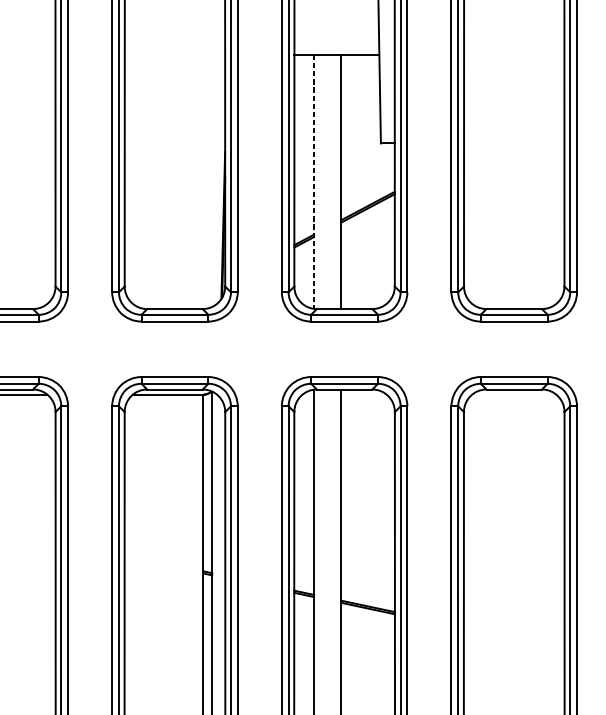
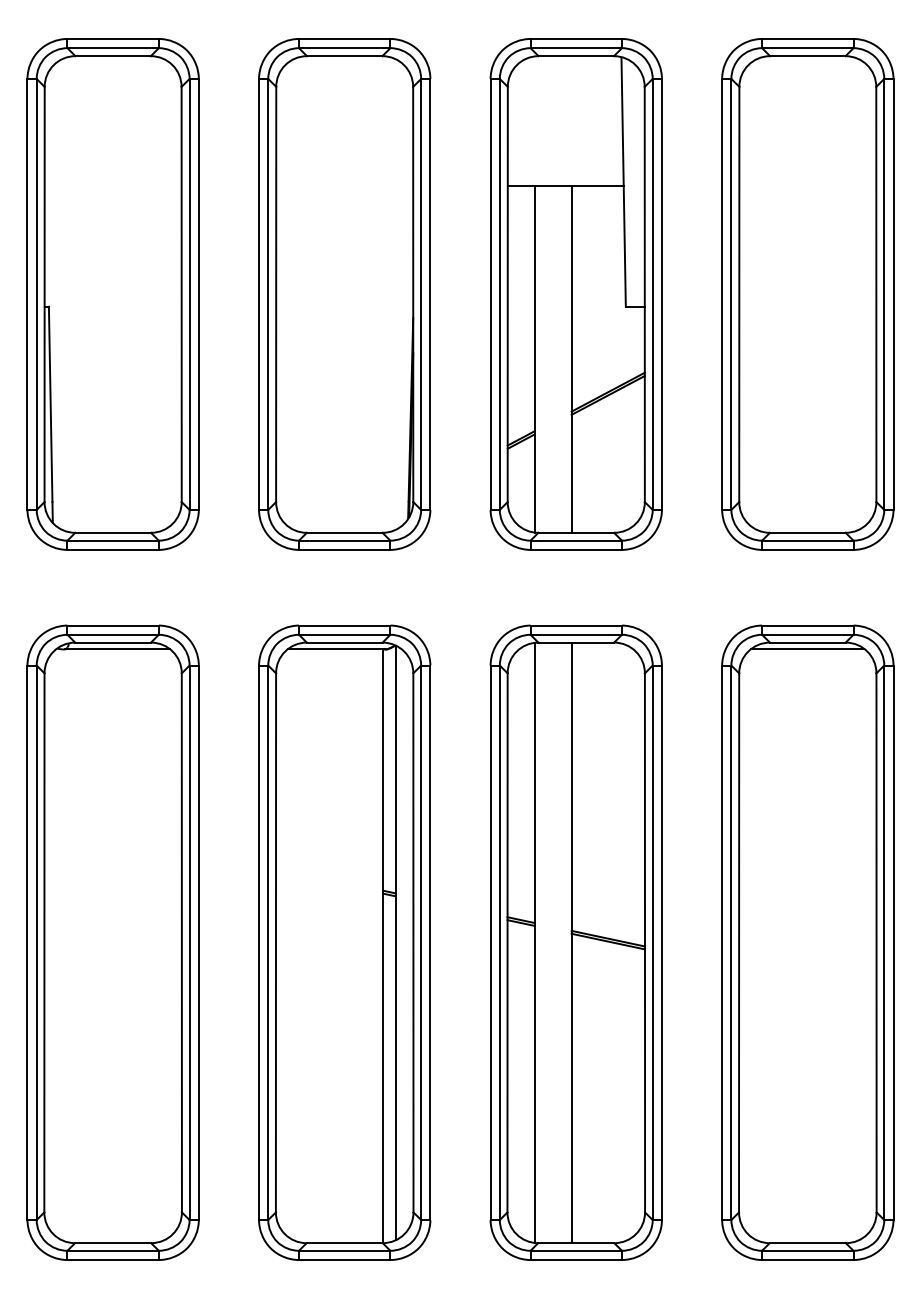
line: (314, 182) -> (534, 360), dashed -> solid
line: (514, 394) -> (807, 649), added

